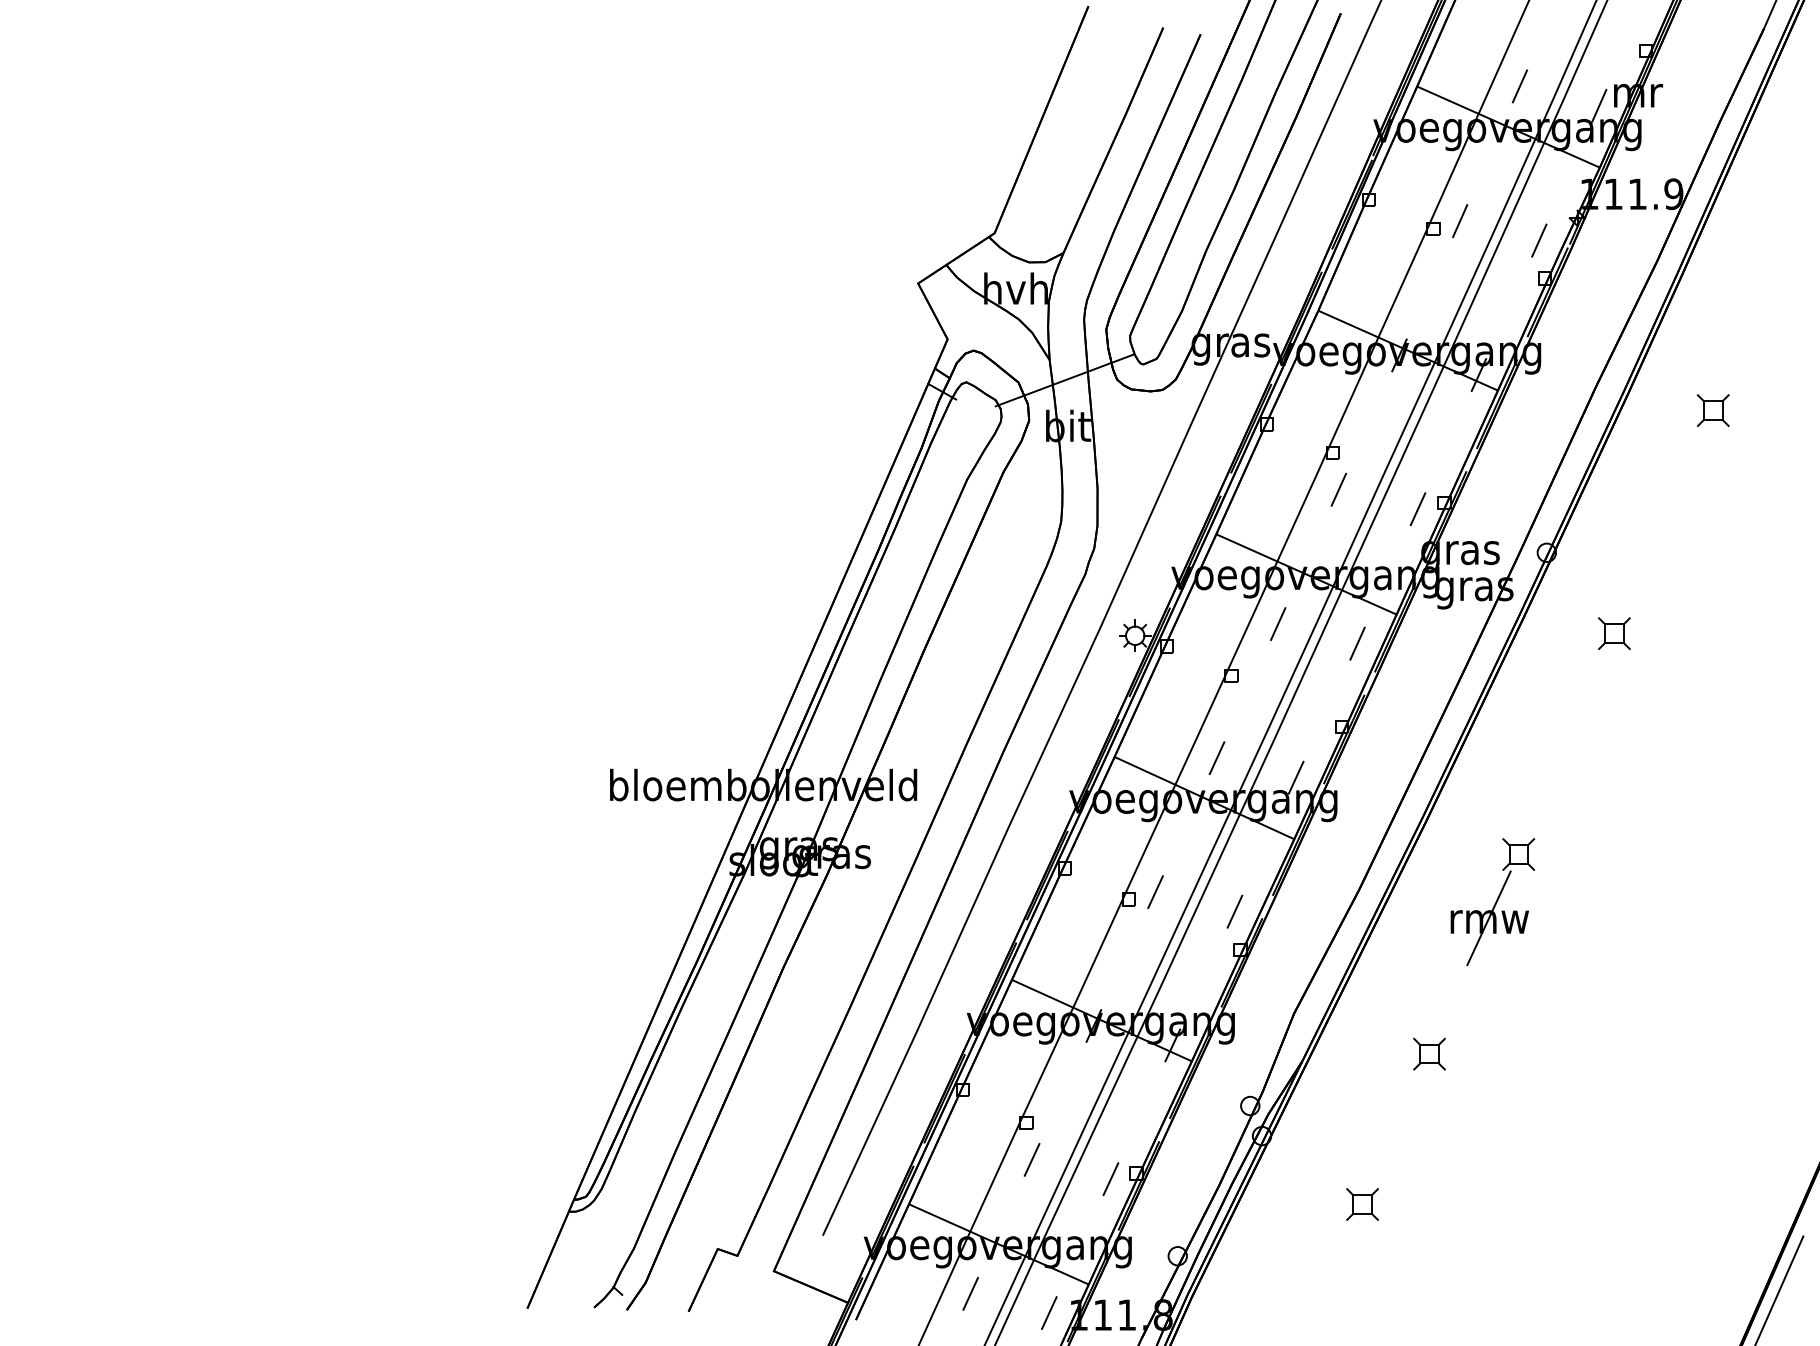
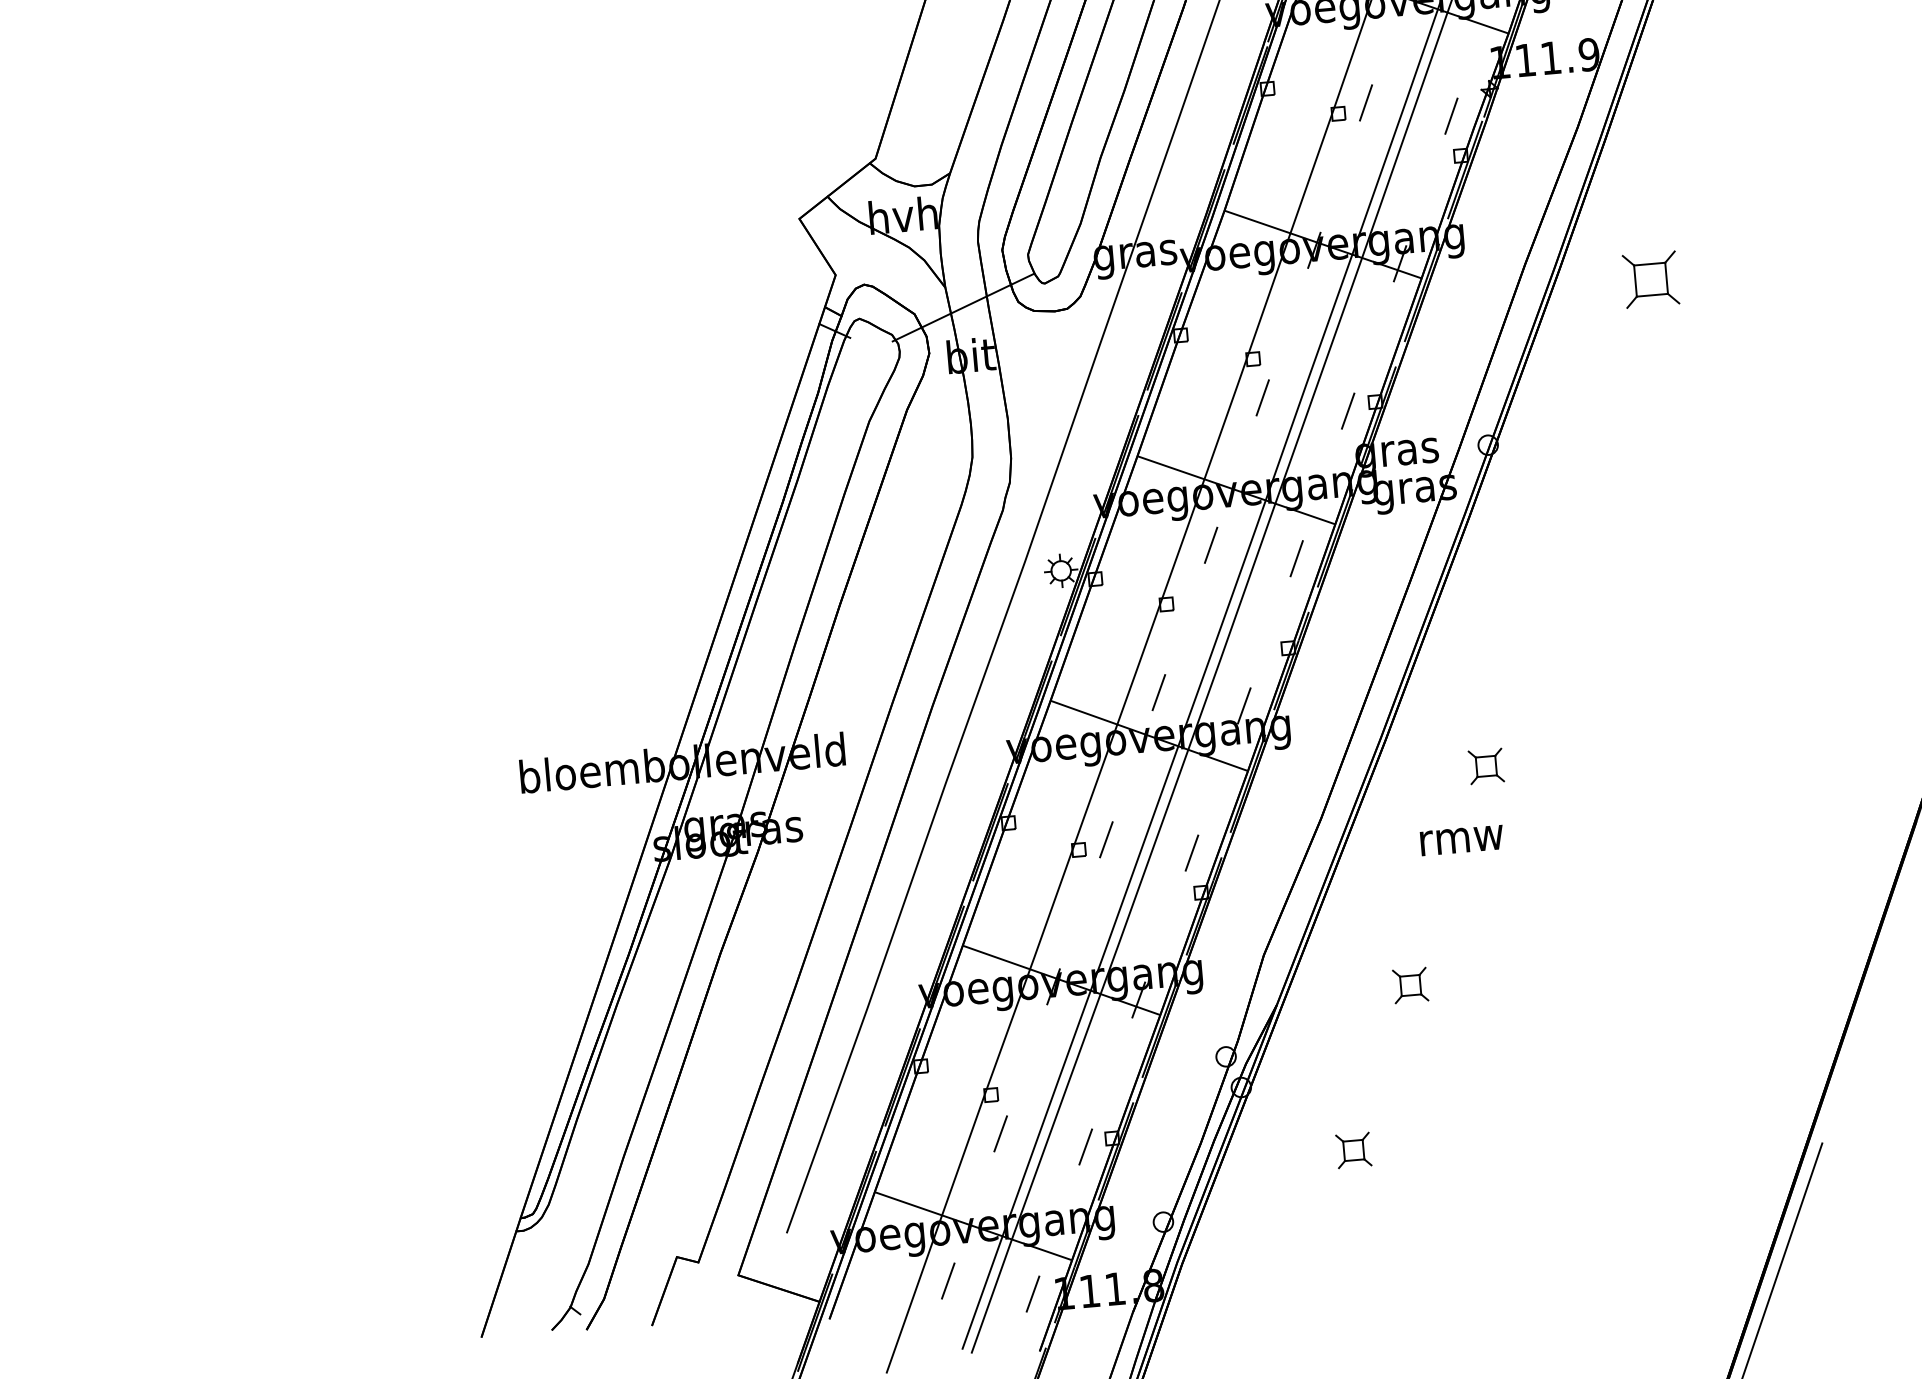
part: (1712, 410) -> (1650, 279), size x1.6
part: (1614, 633) -> (1567, 524), removed
line: (1488, 918) -> (1460, 836), removed

